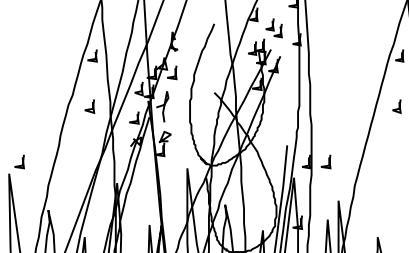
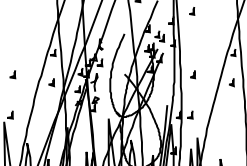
line: (25, 93) -> (13, 74), added
line: (331, 93) -> (193, 74), added

